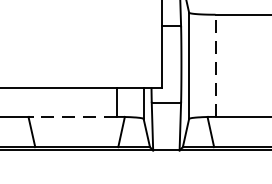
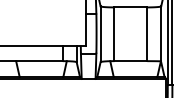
line: (215, 66) -> (114, 34), dashed -> solid
line: (71, 117) -> (38, 61), dashed -> solid

